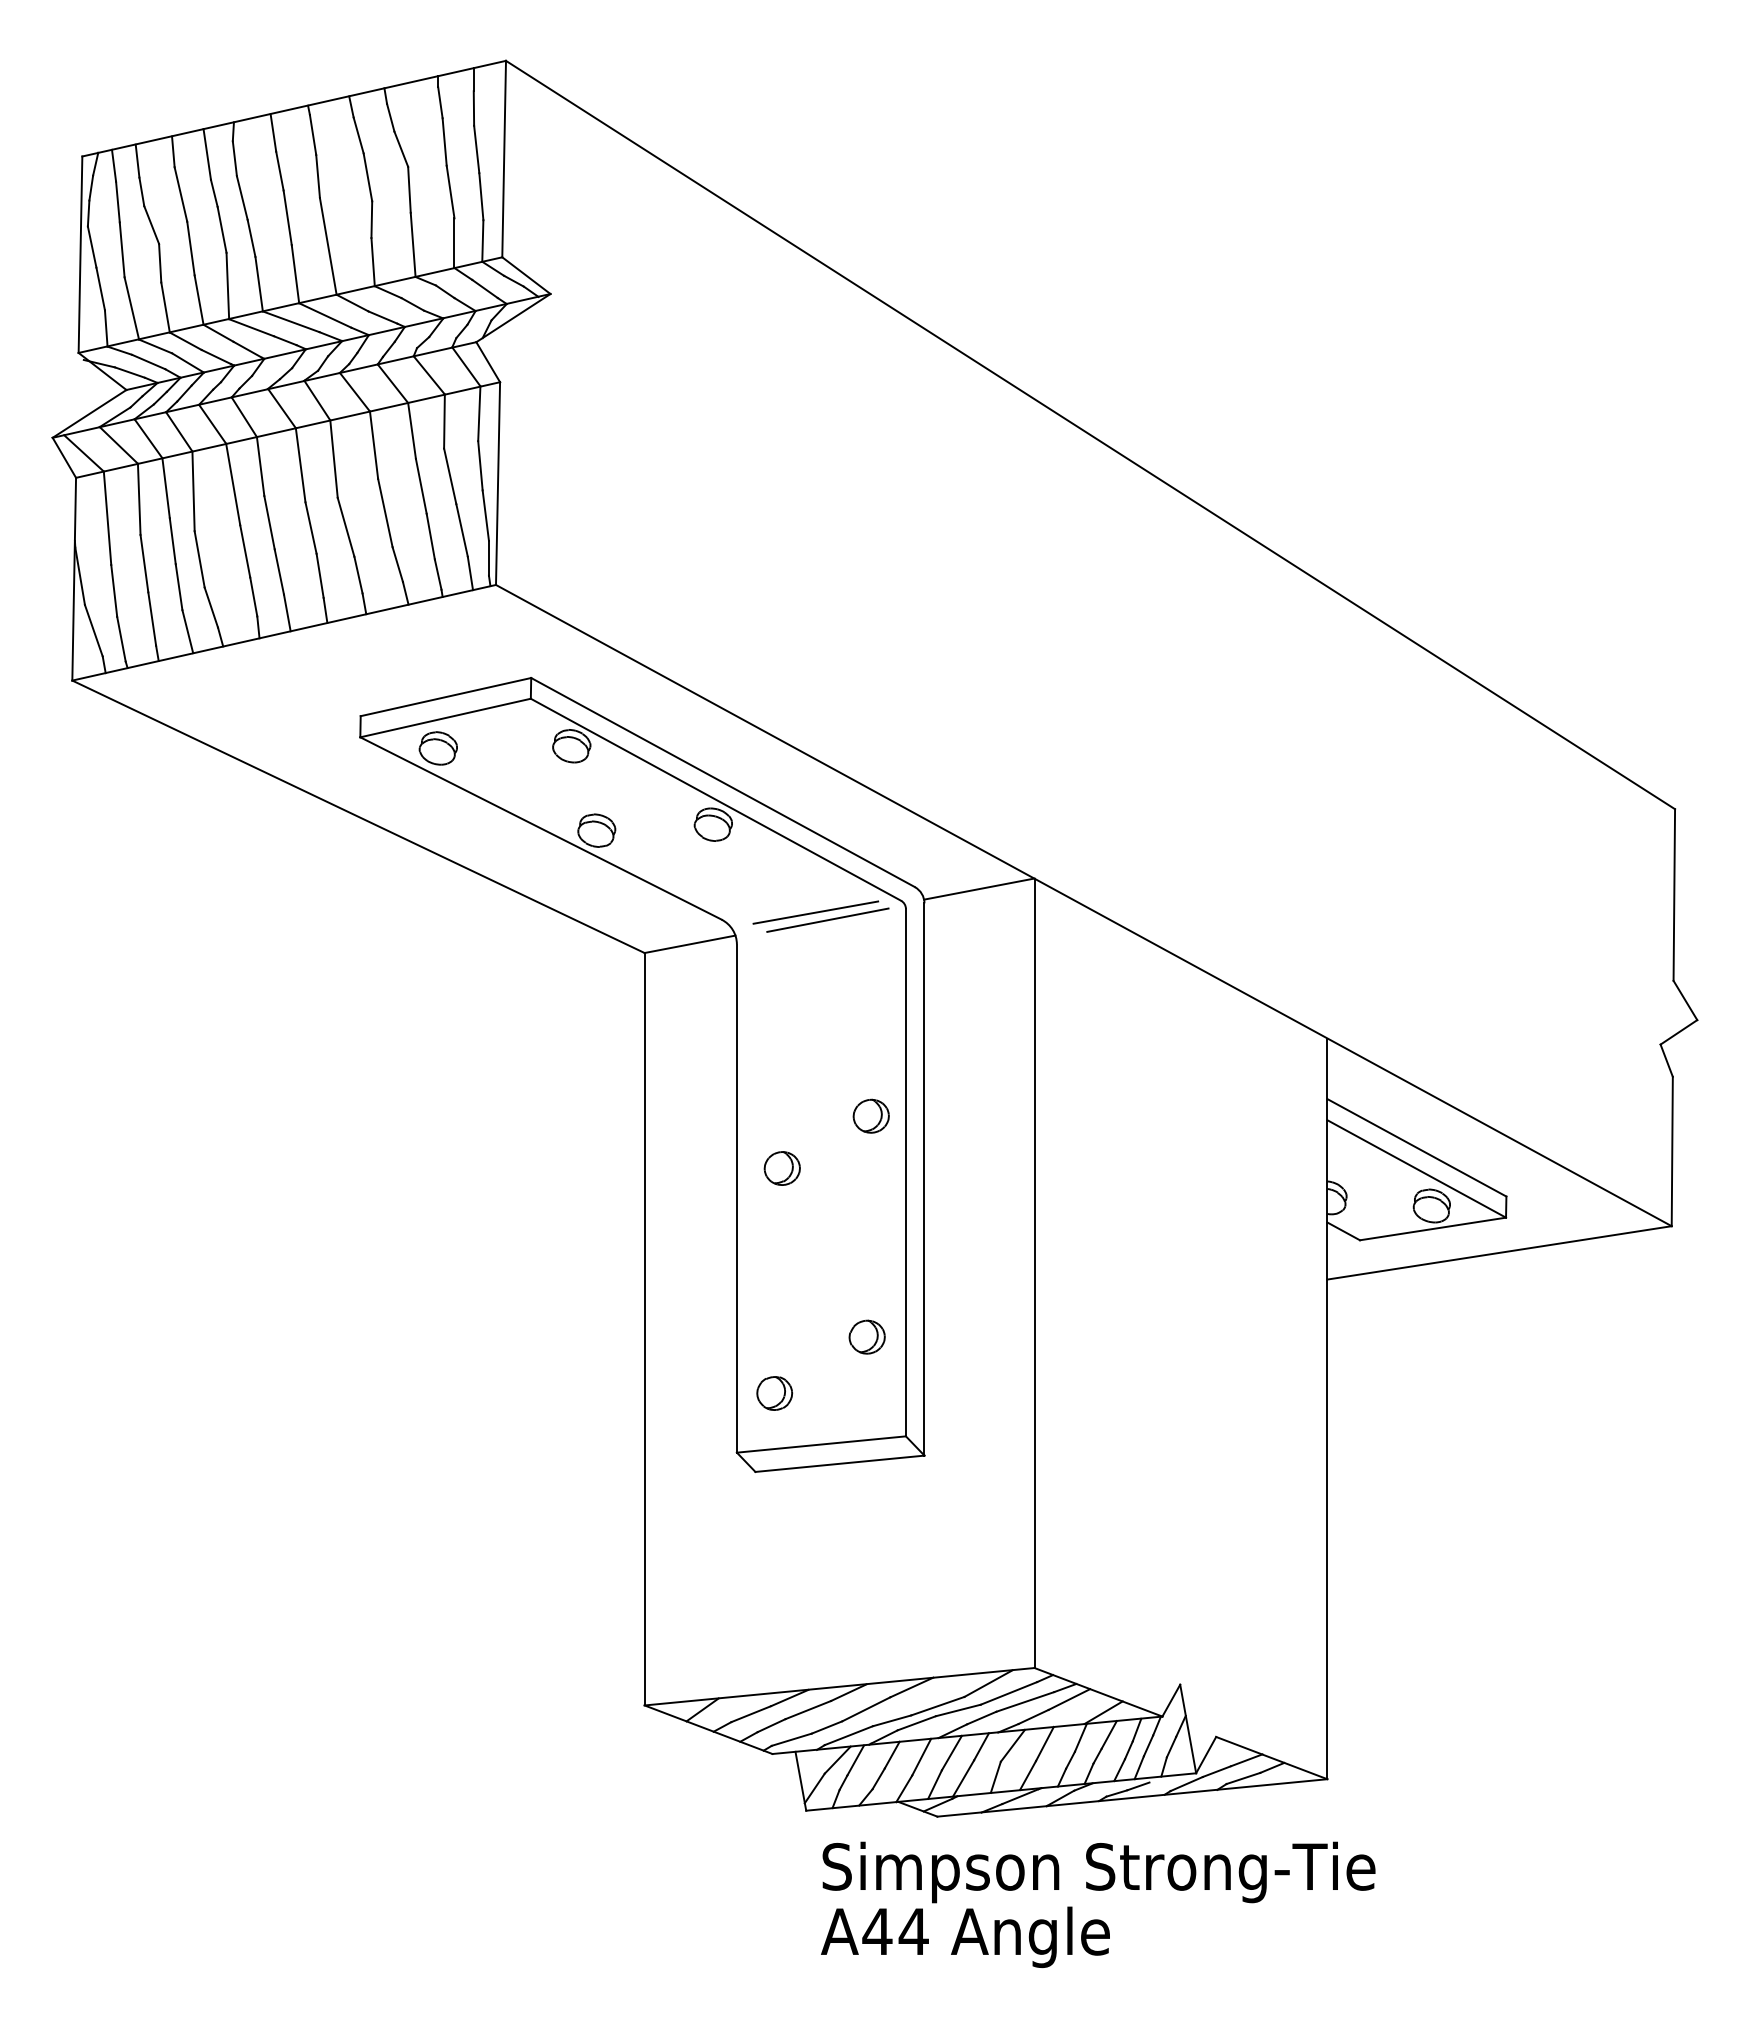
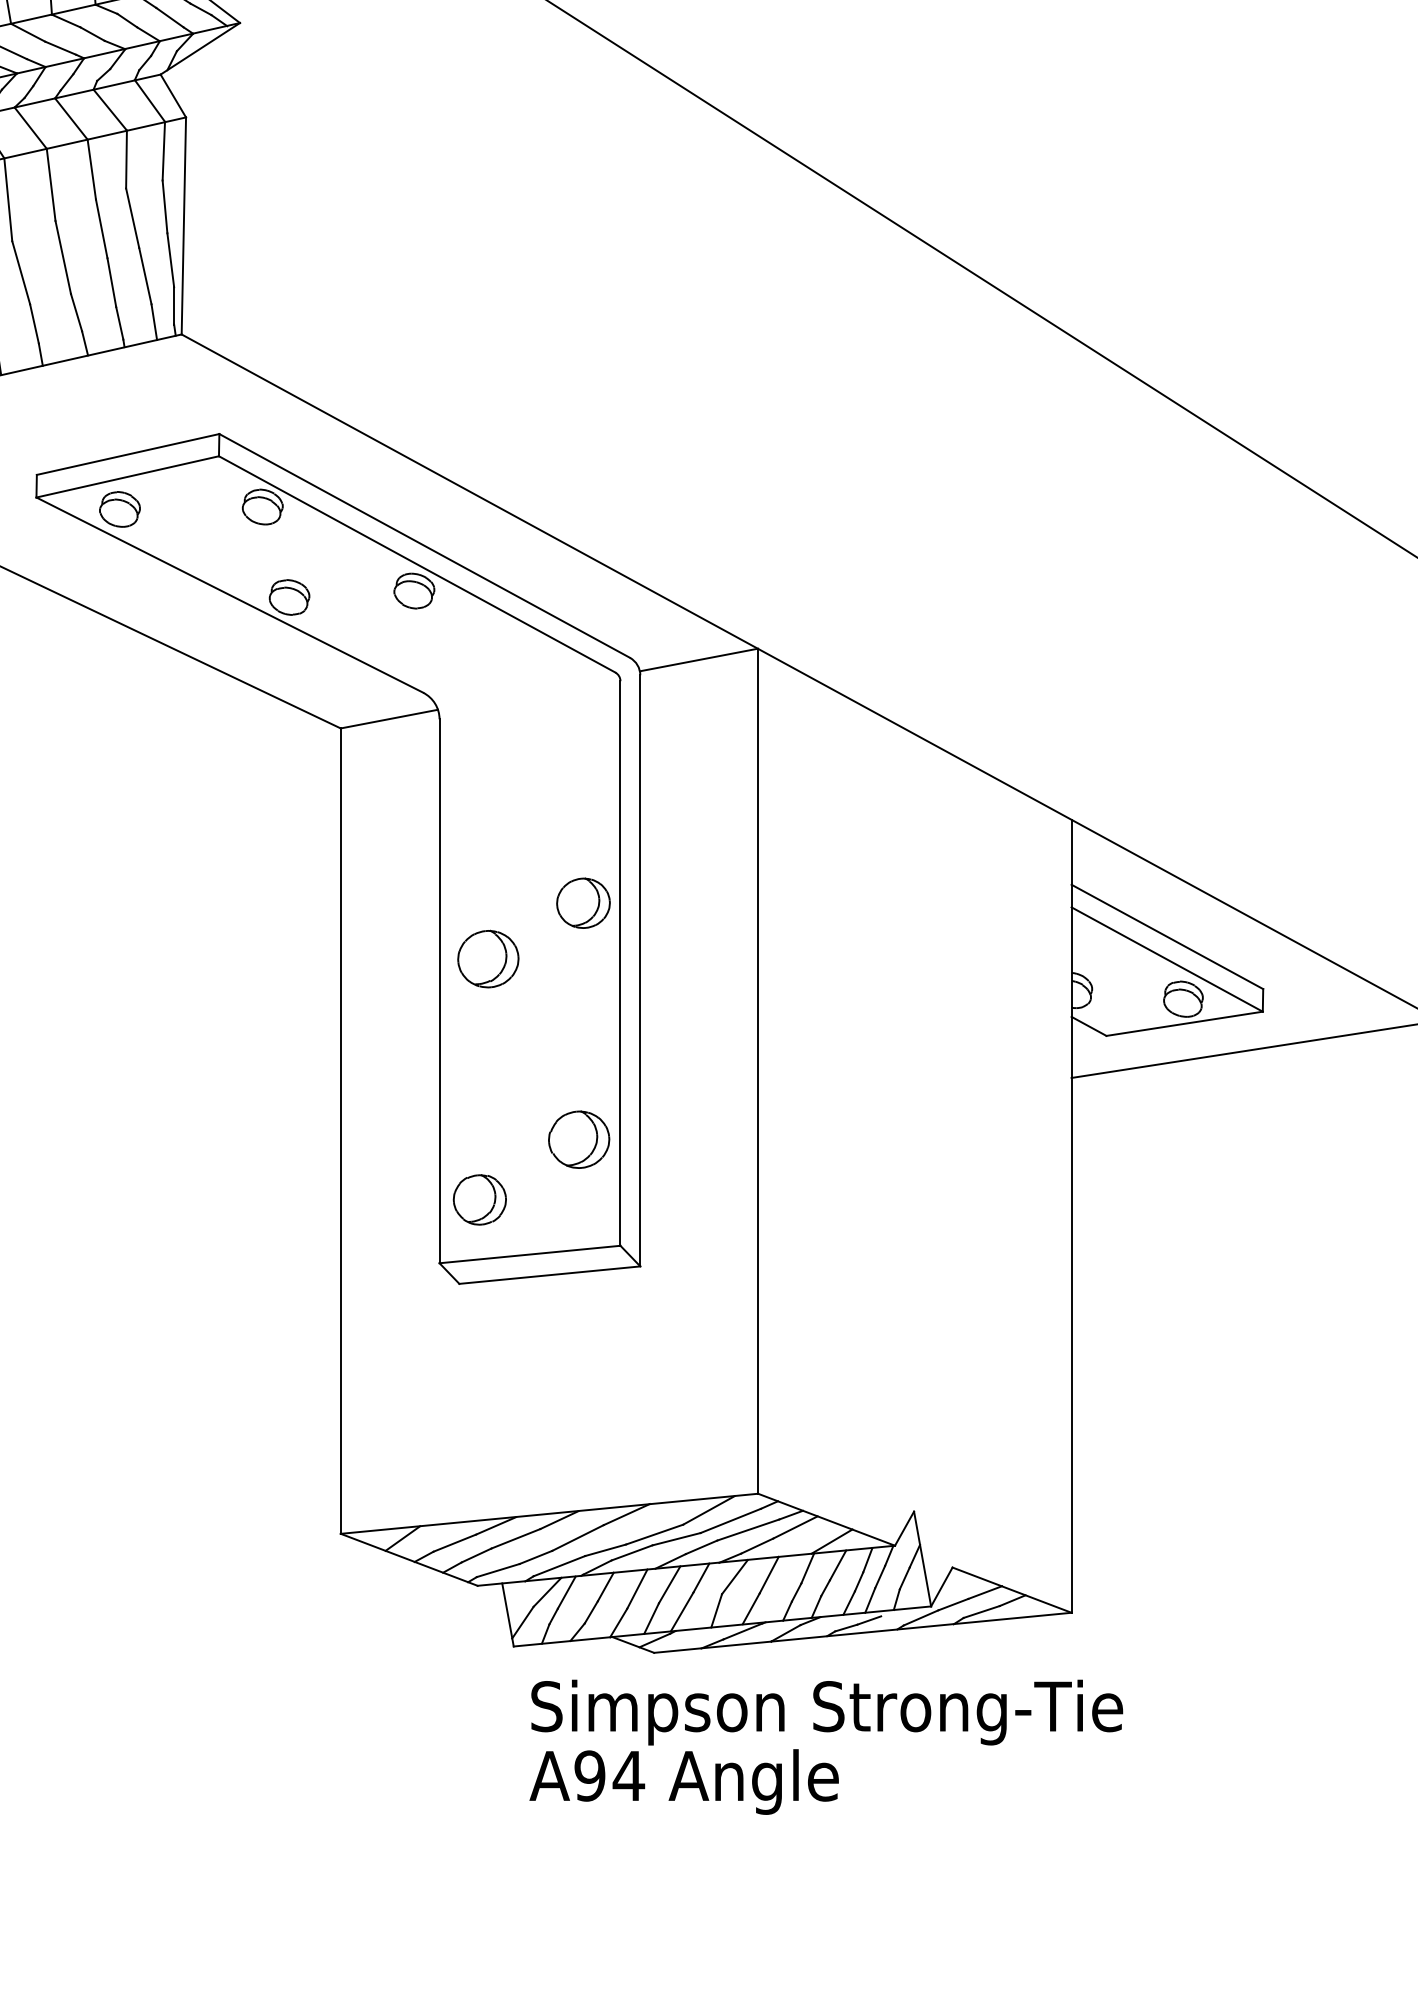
line: (815, 912) -> (523, 685), removed
line: (827, 919) -> (536, 692), removed
part: (870, 1115) -> (582, 902), size x1.4
part: (781, 1168) -> (487, 959), size x1.6
part: (866, 1336) -> (578, 1138), size x1.6
part: (774, 1393) -> (479, 1199), size x1.4
text: (877, 1931) -> (590, 1775), A44 -> A94

